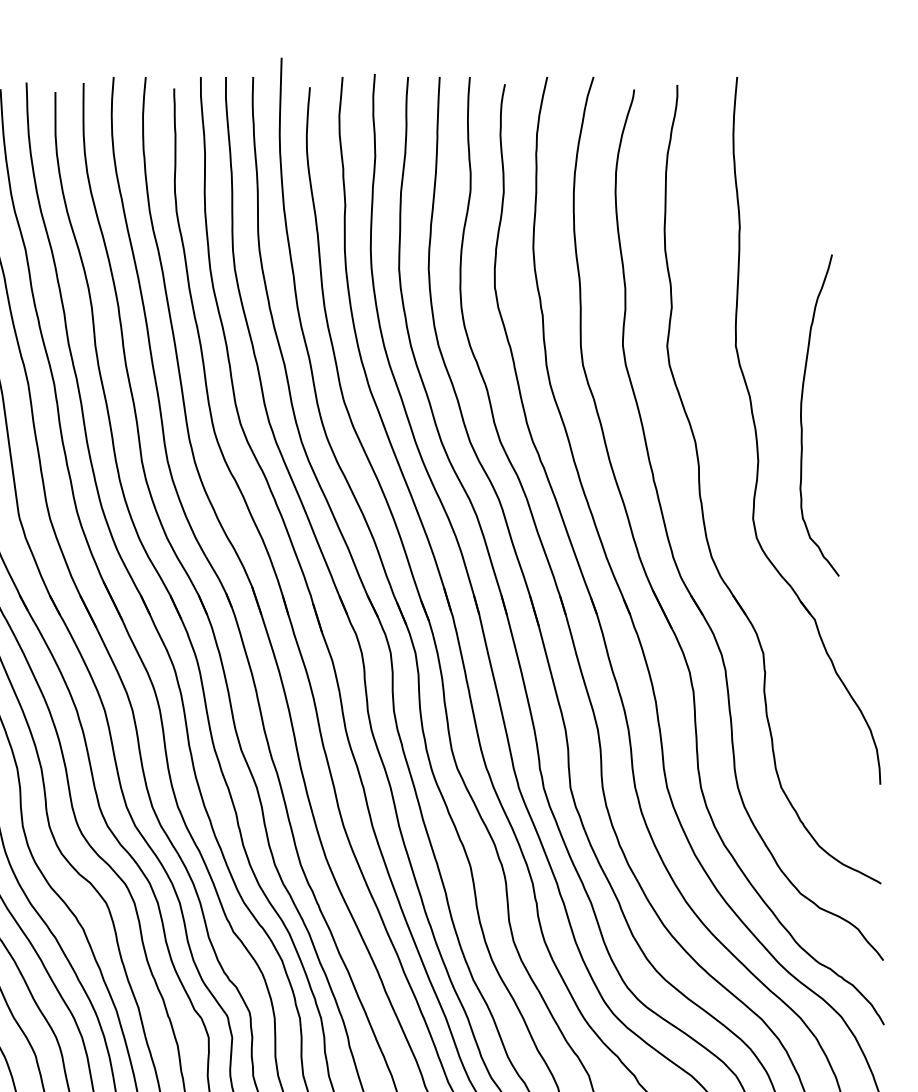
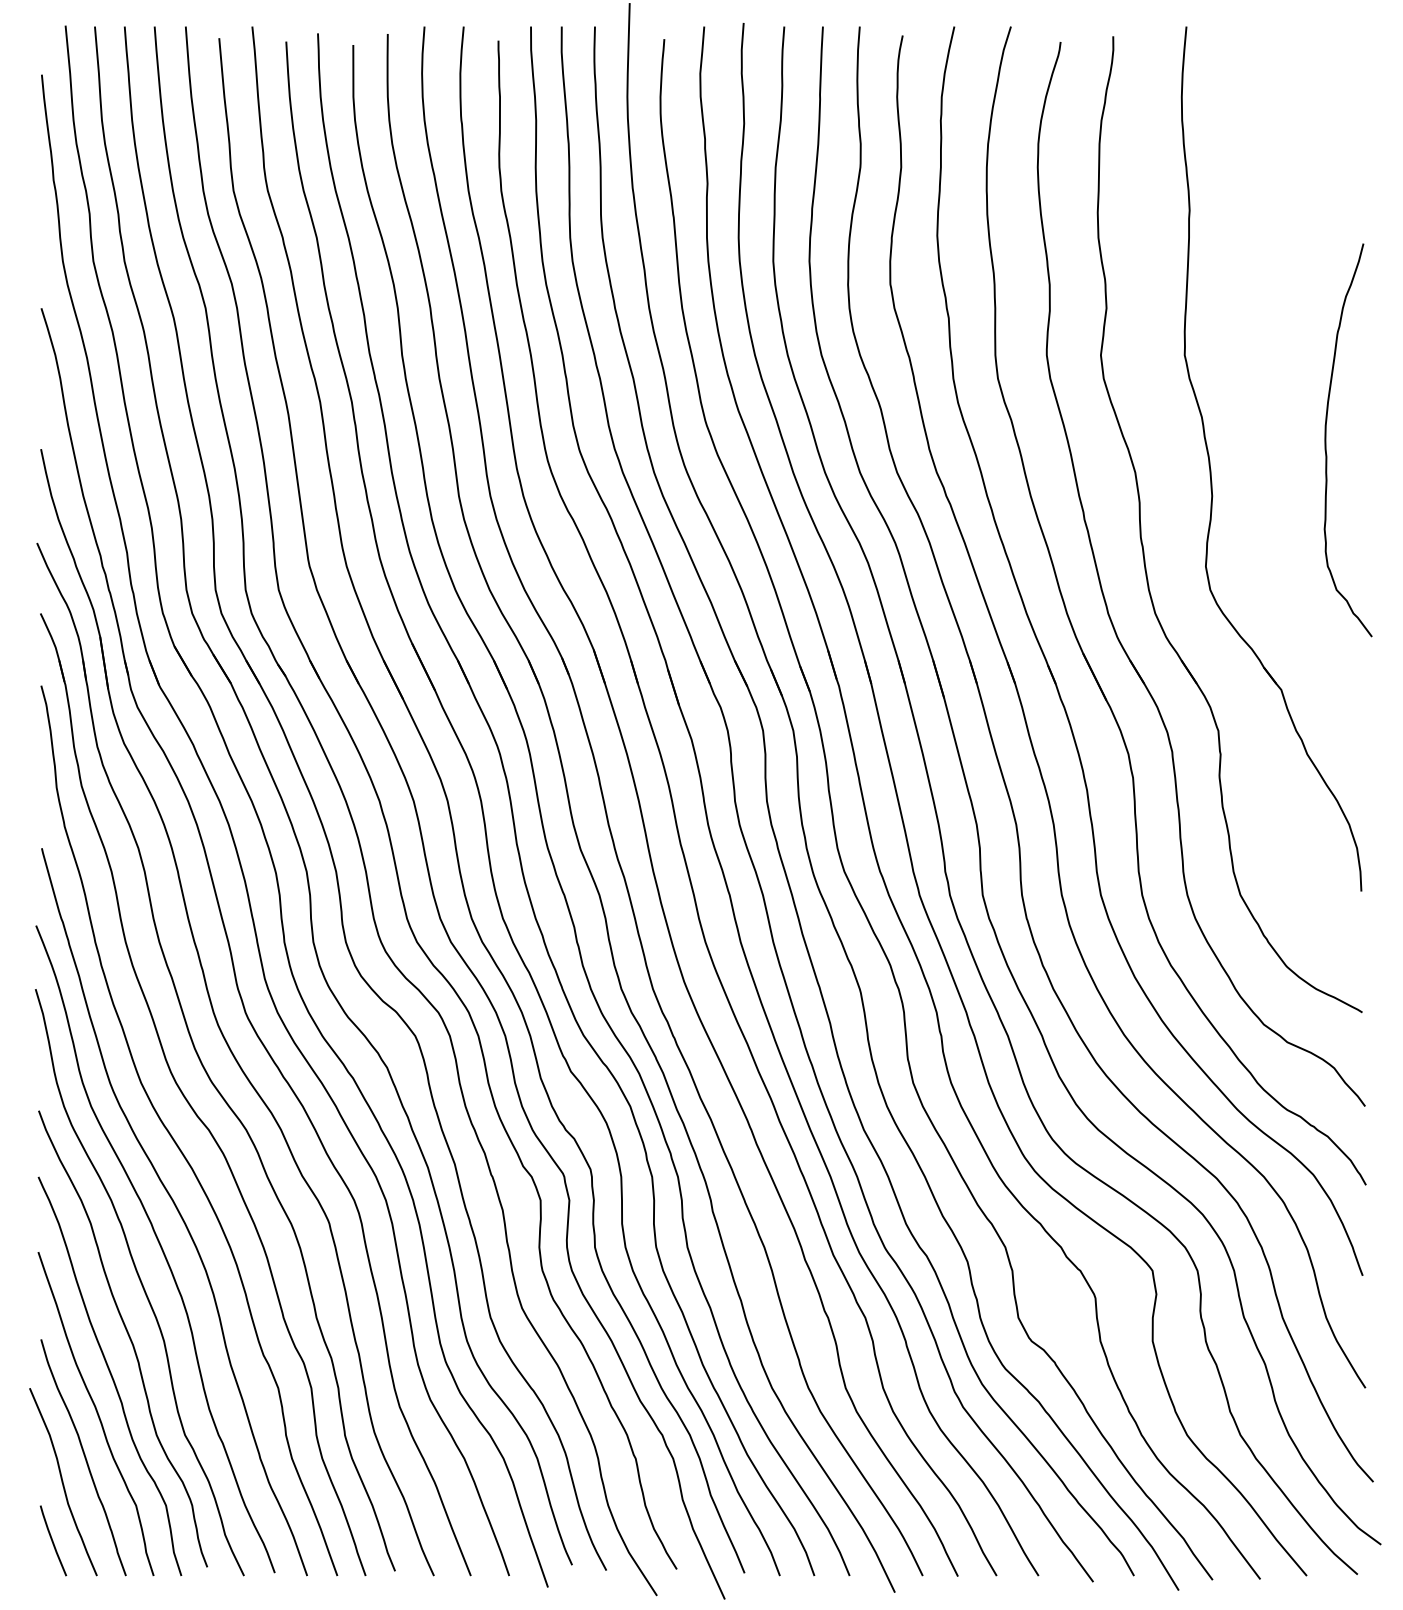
curve: (801, 415) -> (1326, 440), moved

